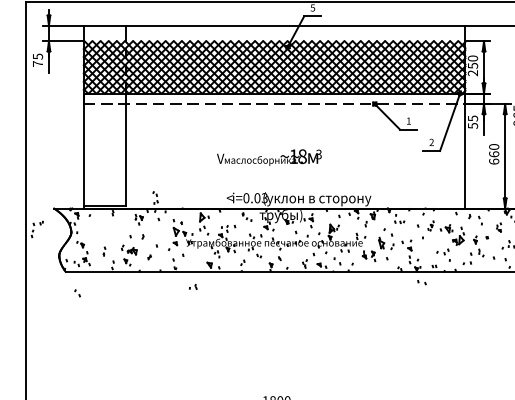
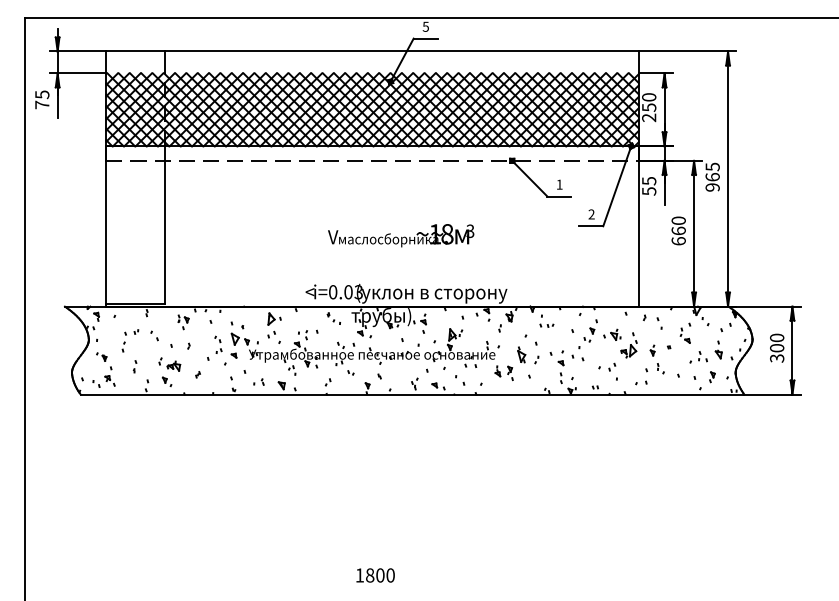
text: (269, 157) -> (401, 235), moved
part: (155, 197) -> (218, 344), moved
part: (430, 225) -> (590, 330), size x1.67
part: (499, 227) -> (685, 332), size x1.67
part: (37, 229) -> (130, 340), moved
part: (421, 282) -> (577, 357), moved
part: (192, 286) -> (258, 381), moved
part: (77, 293) -> (154, 335), moved

